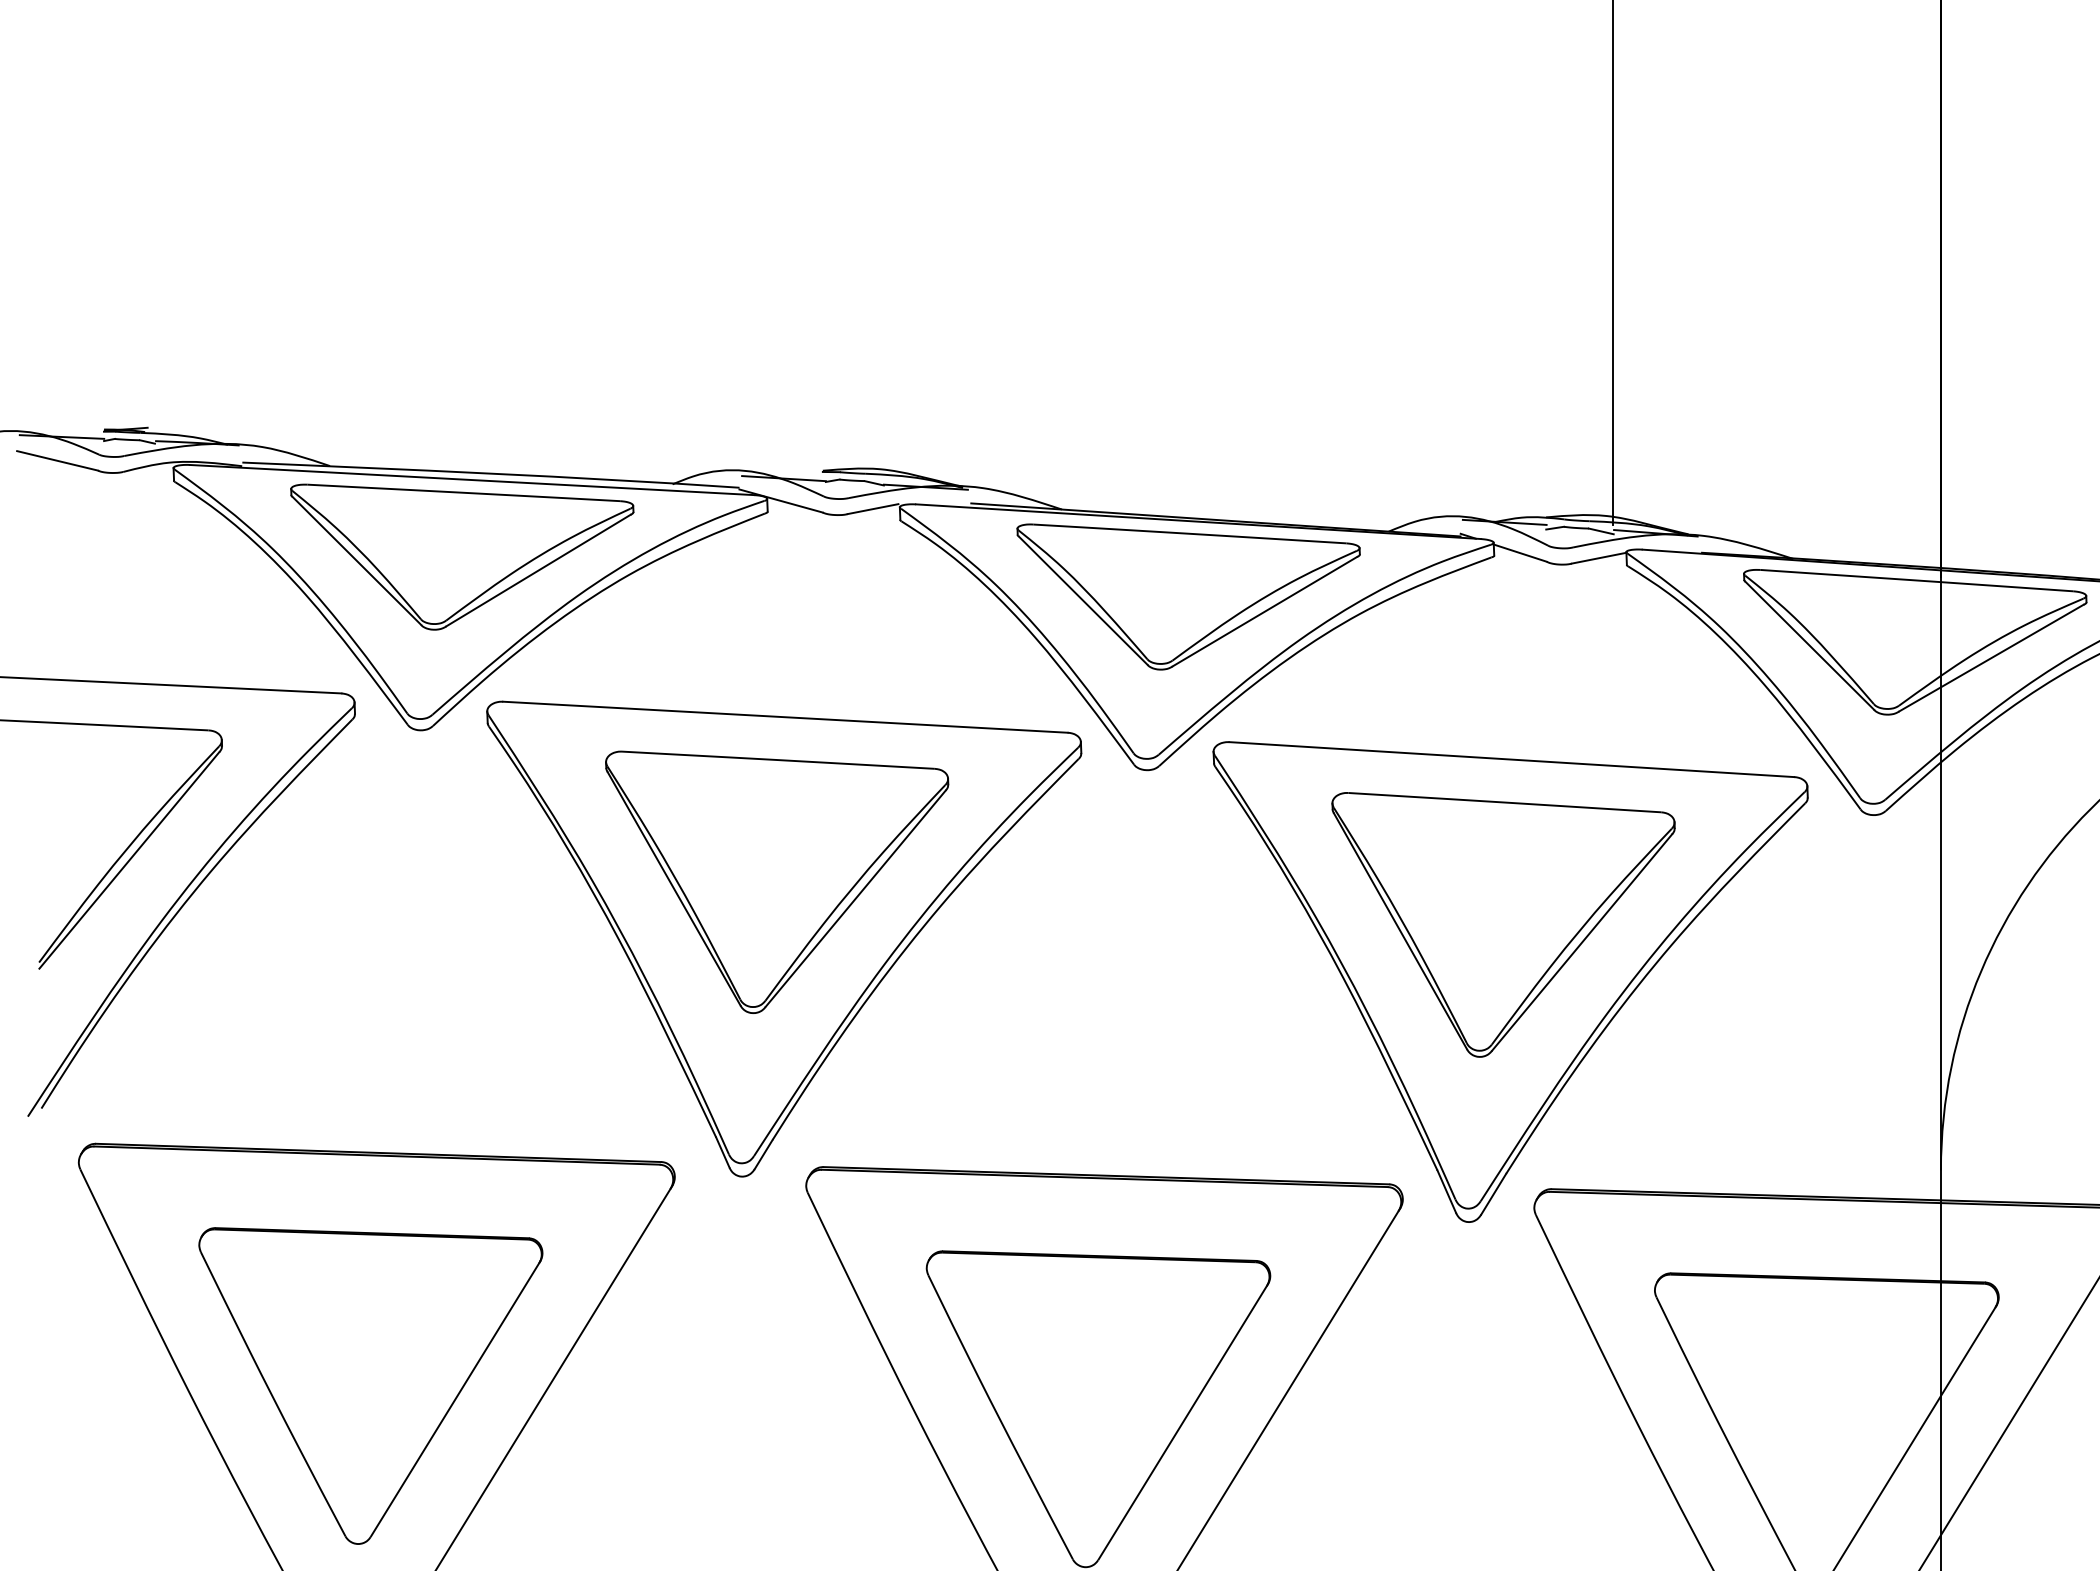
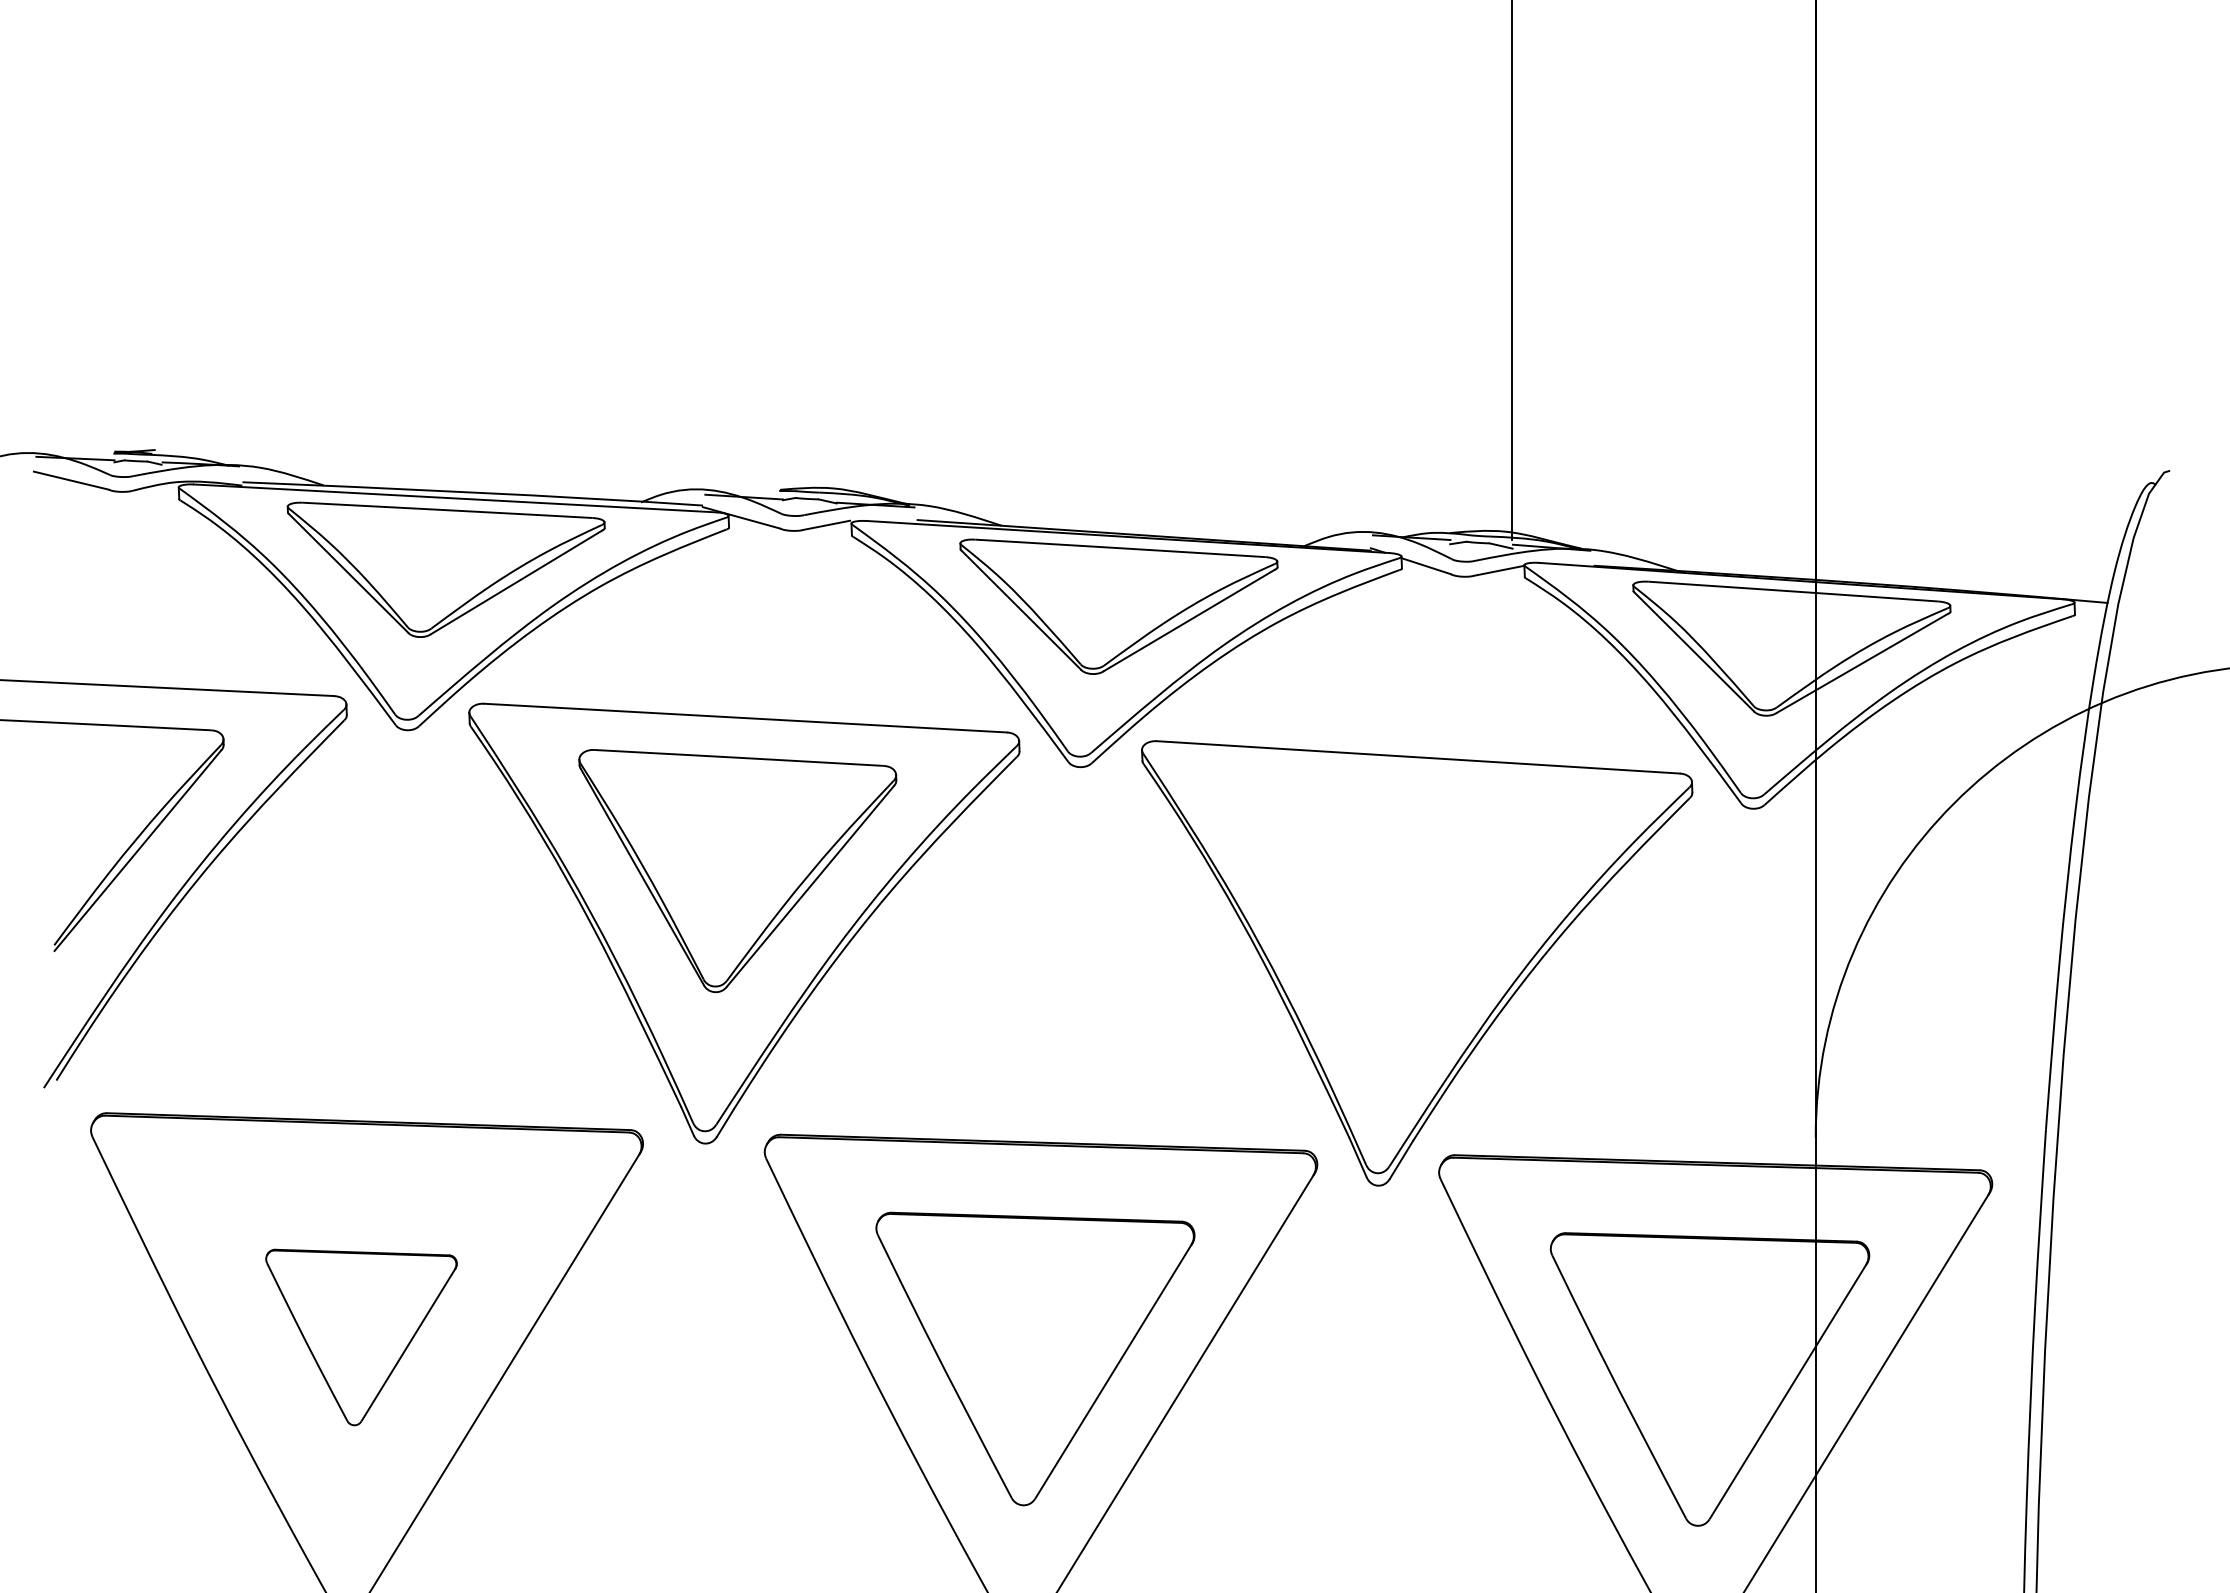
part: (1503, 924) -> (1410, 910), removed
part: (370, 1385) -> (361, 1337), size x0.6

